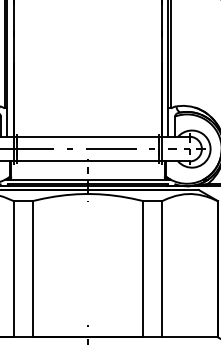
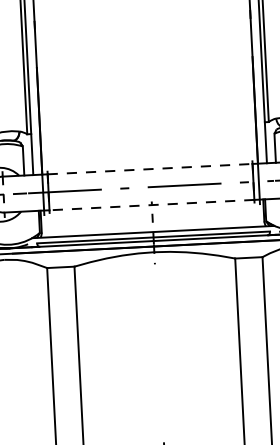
line: (87, 136) -> (149, 168), solid -> dashed
line: (87, 161) -> (151, 205), solid -> dashed

